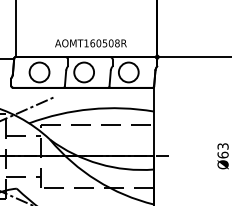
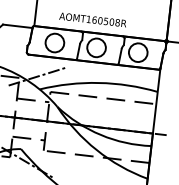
text: (90, 43) -> (92, 19), moved

